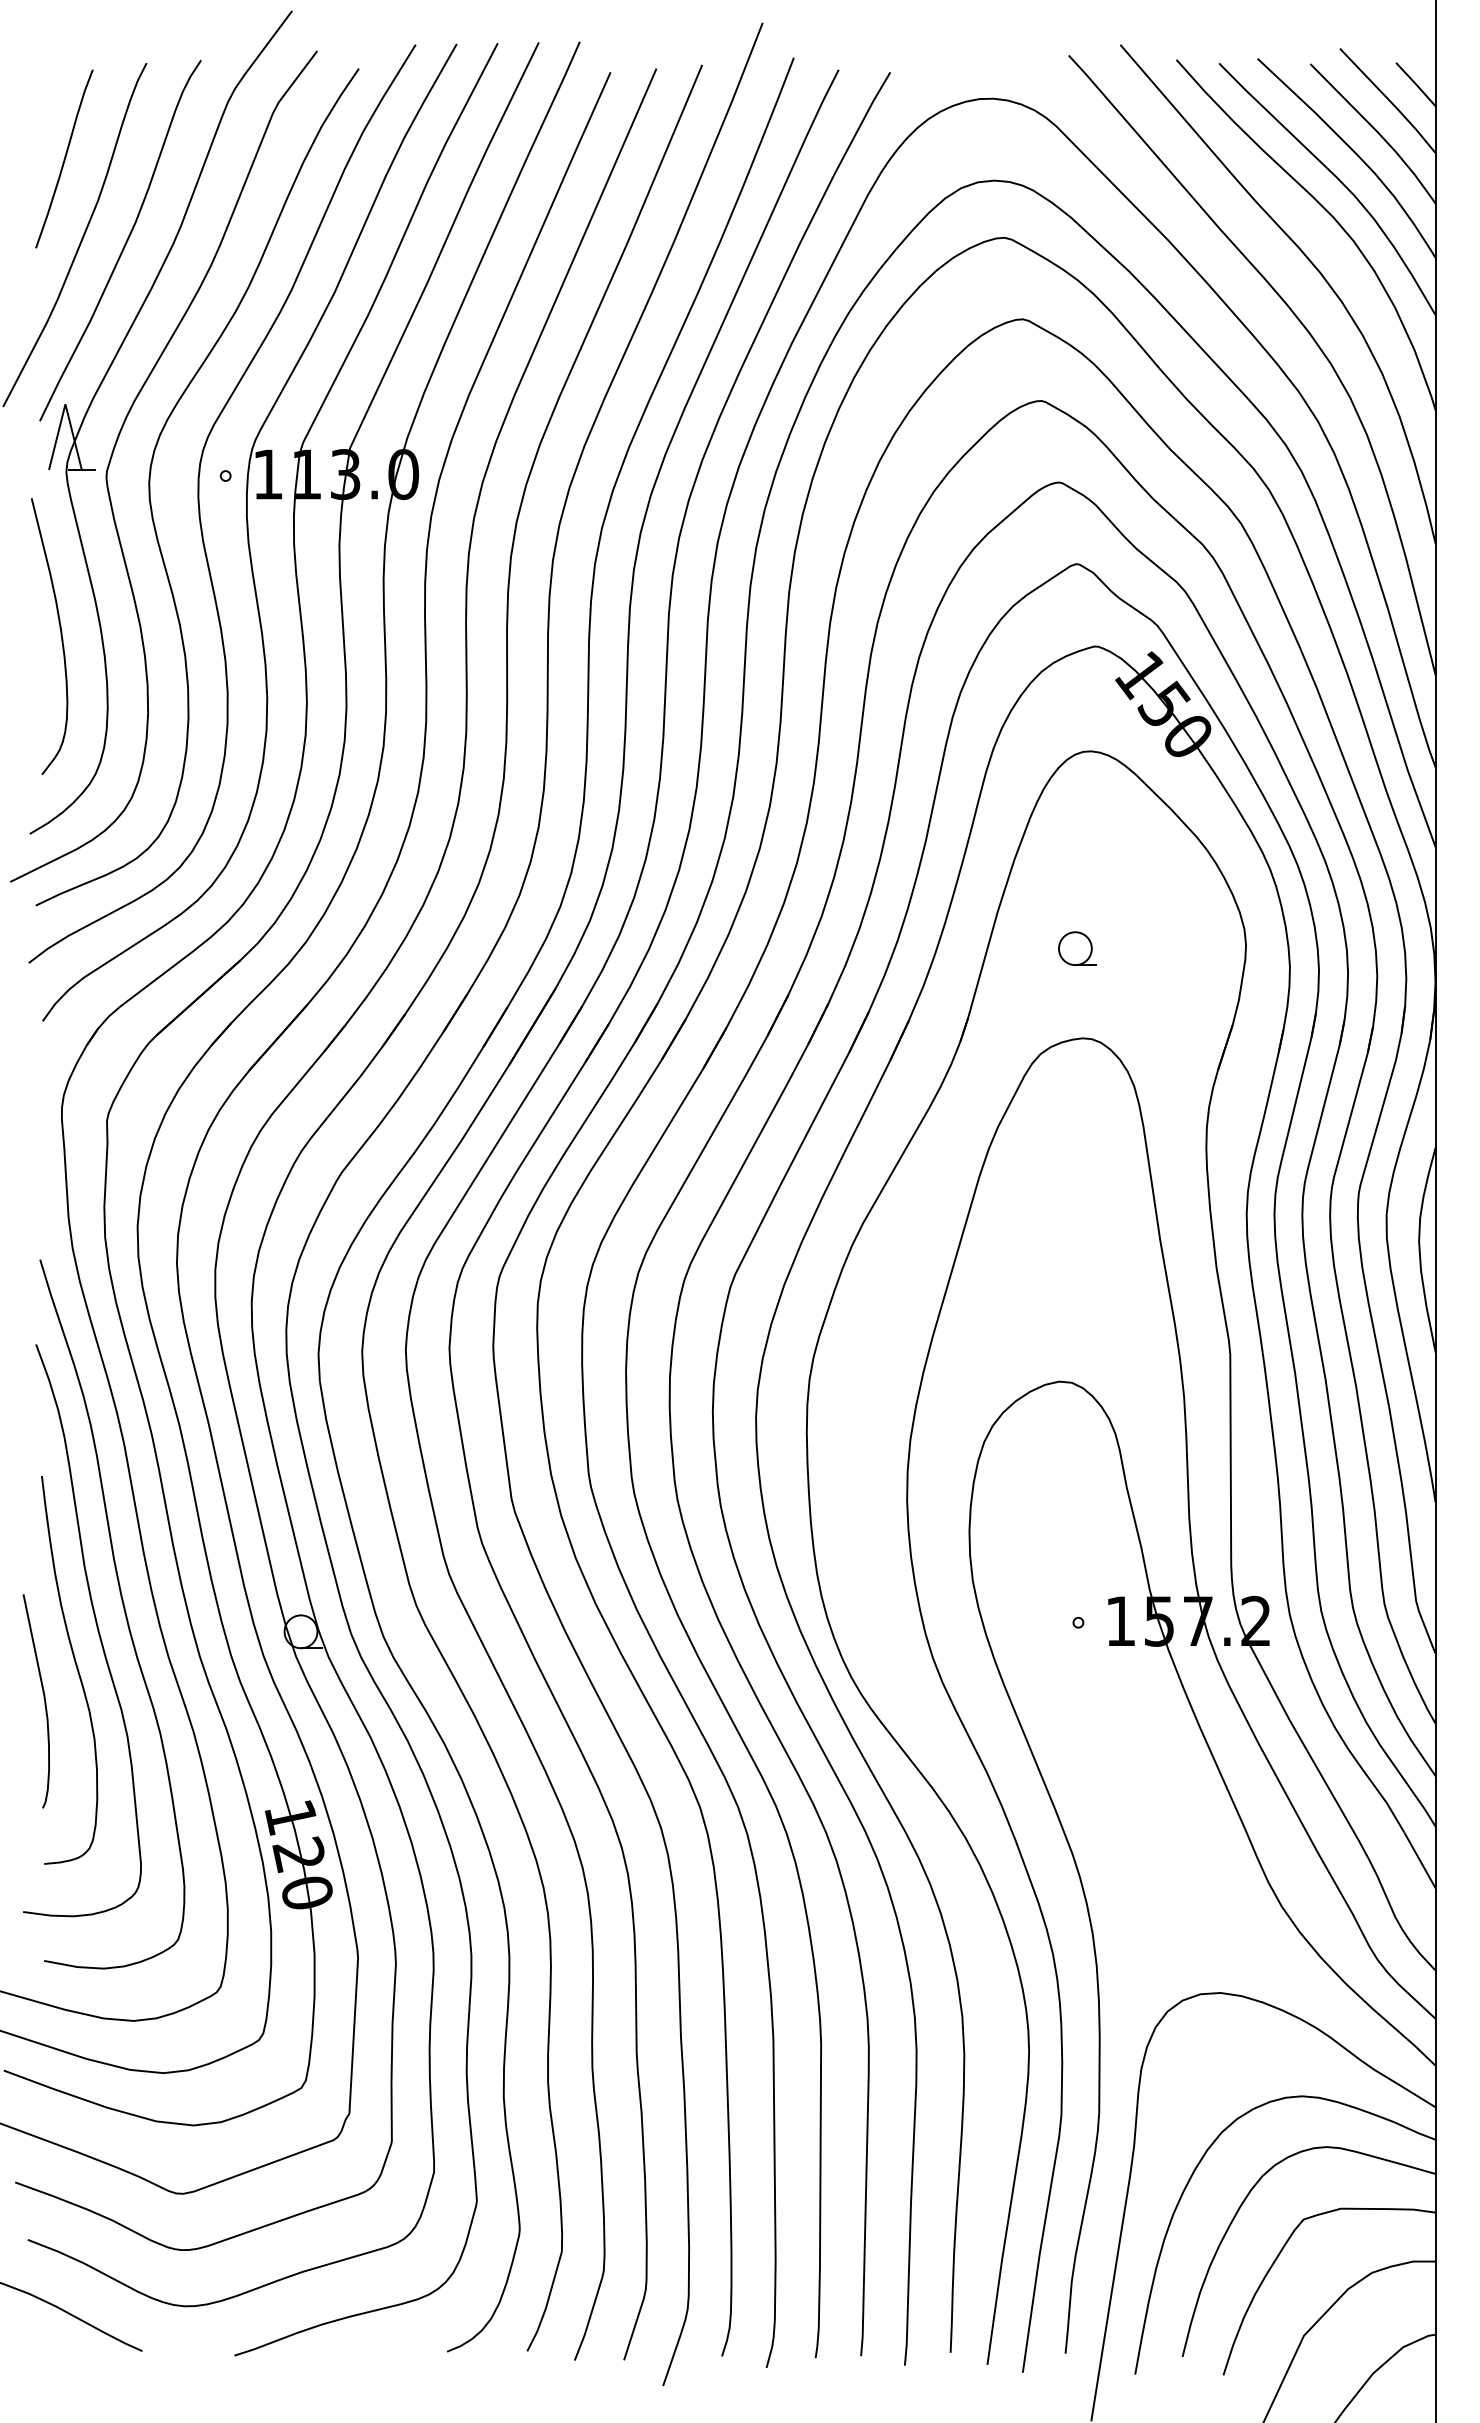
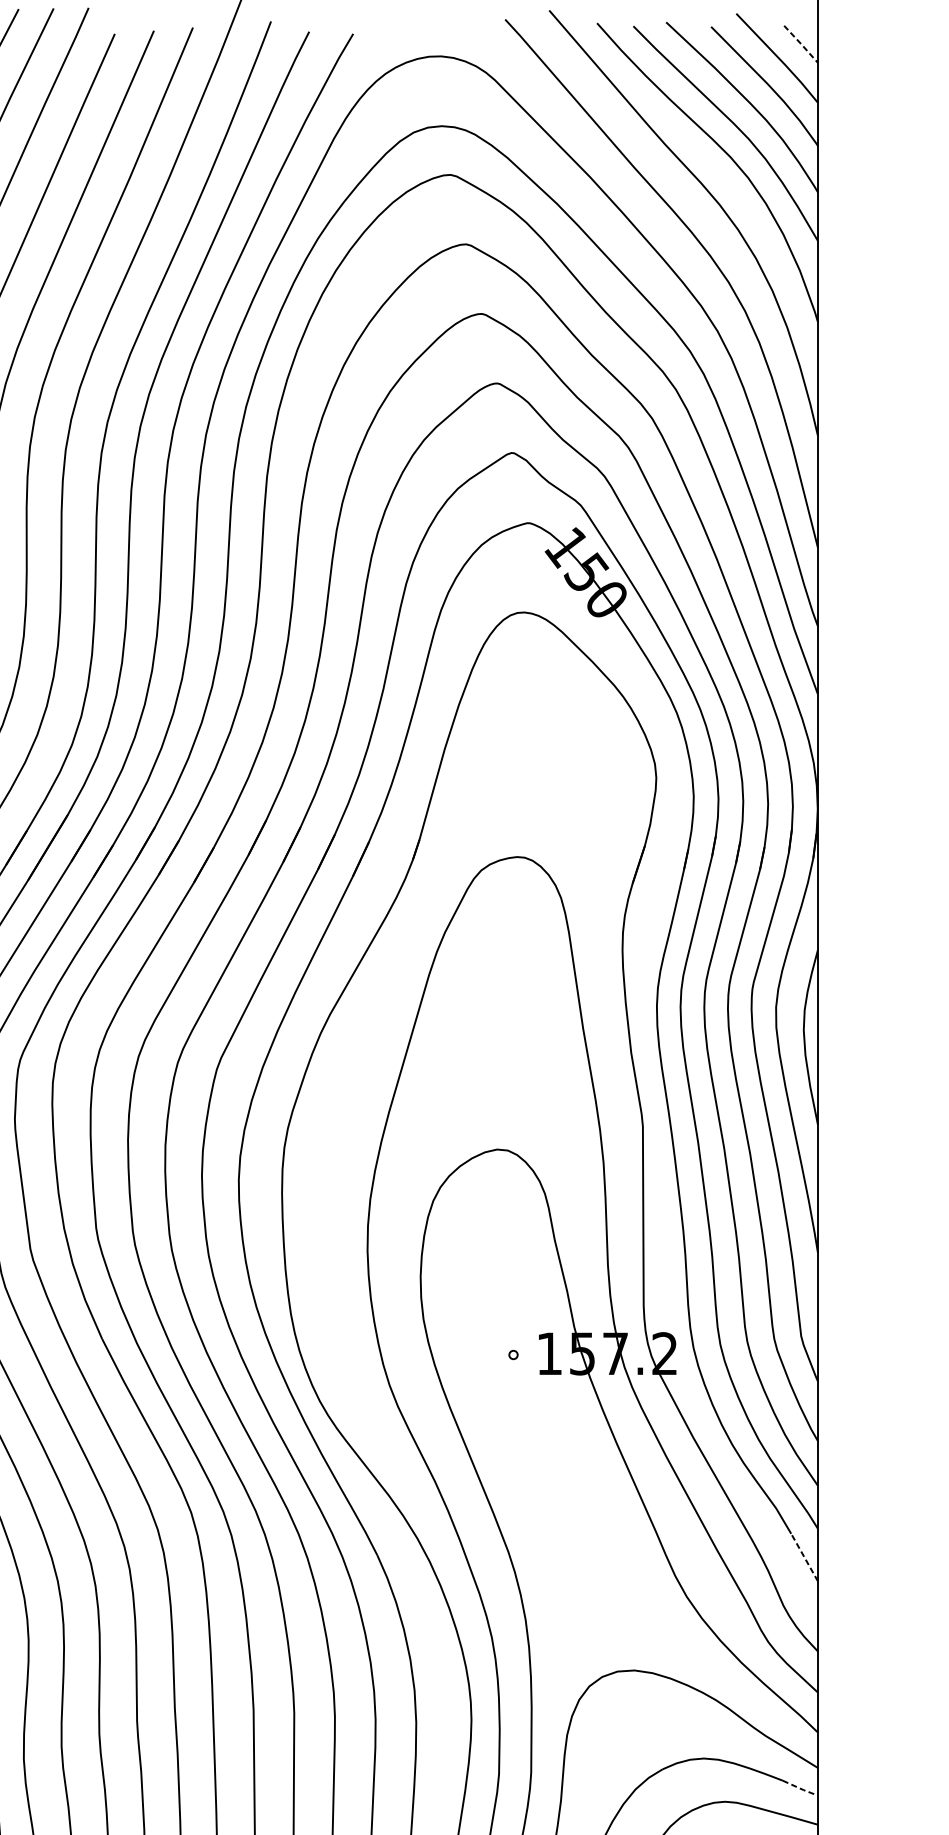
line: (1416, 85) -> (801, 45), solid -> dashed
part: (1077, 948) -> (512, 780), removed
line: (1420, 1860) -> (804, 1557), solid -> dashed
line: (1415, 2131) -> (800, 1788), solid -> dashed

